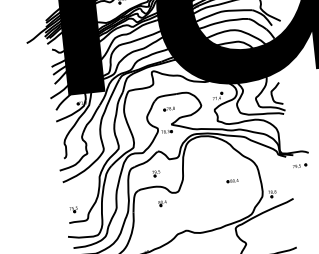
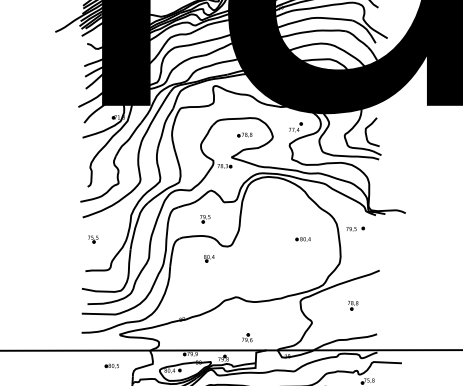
part: (168, 108) -> (244, 134), moved
part: (299, 165) -> (355, 228), moved
part: (272, 193) -> (353, 305), moved
part: (74, 209) -> (93, 239), moved

